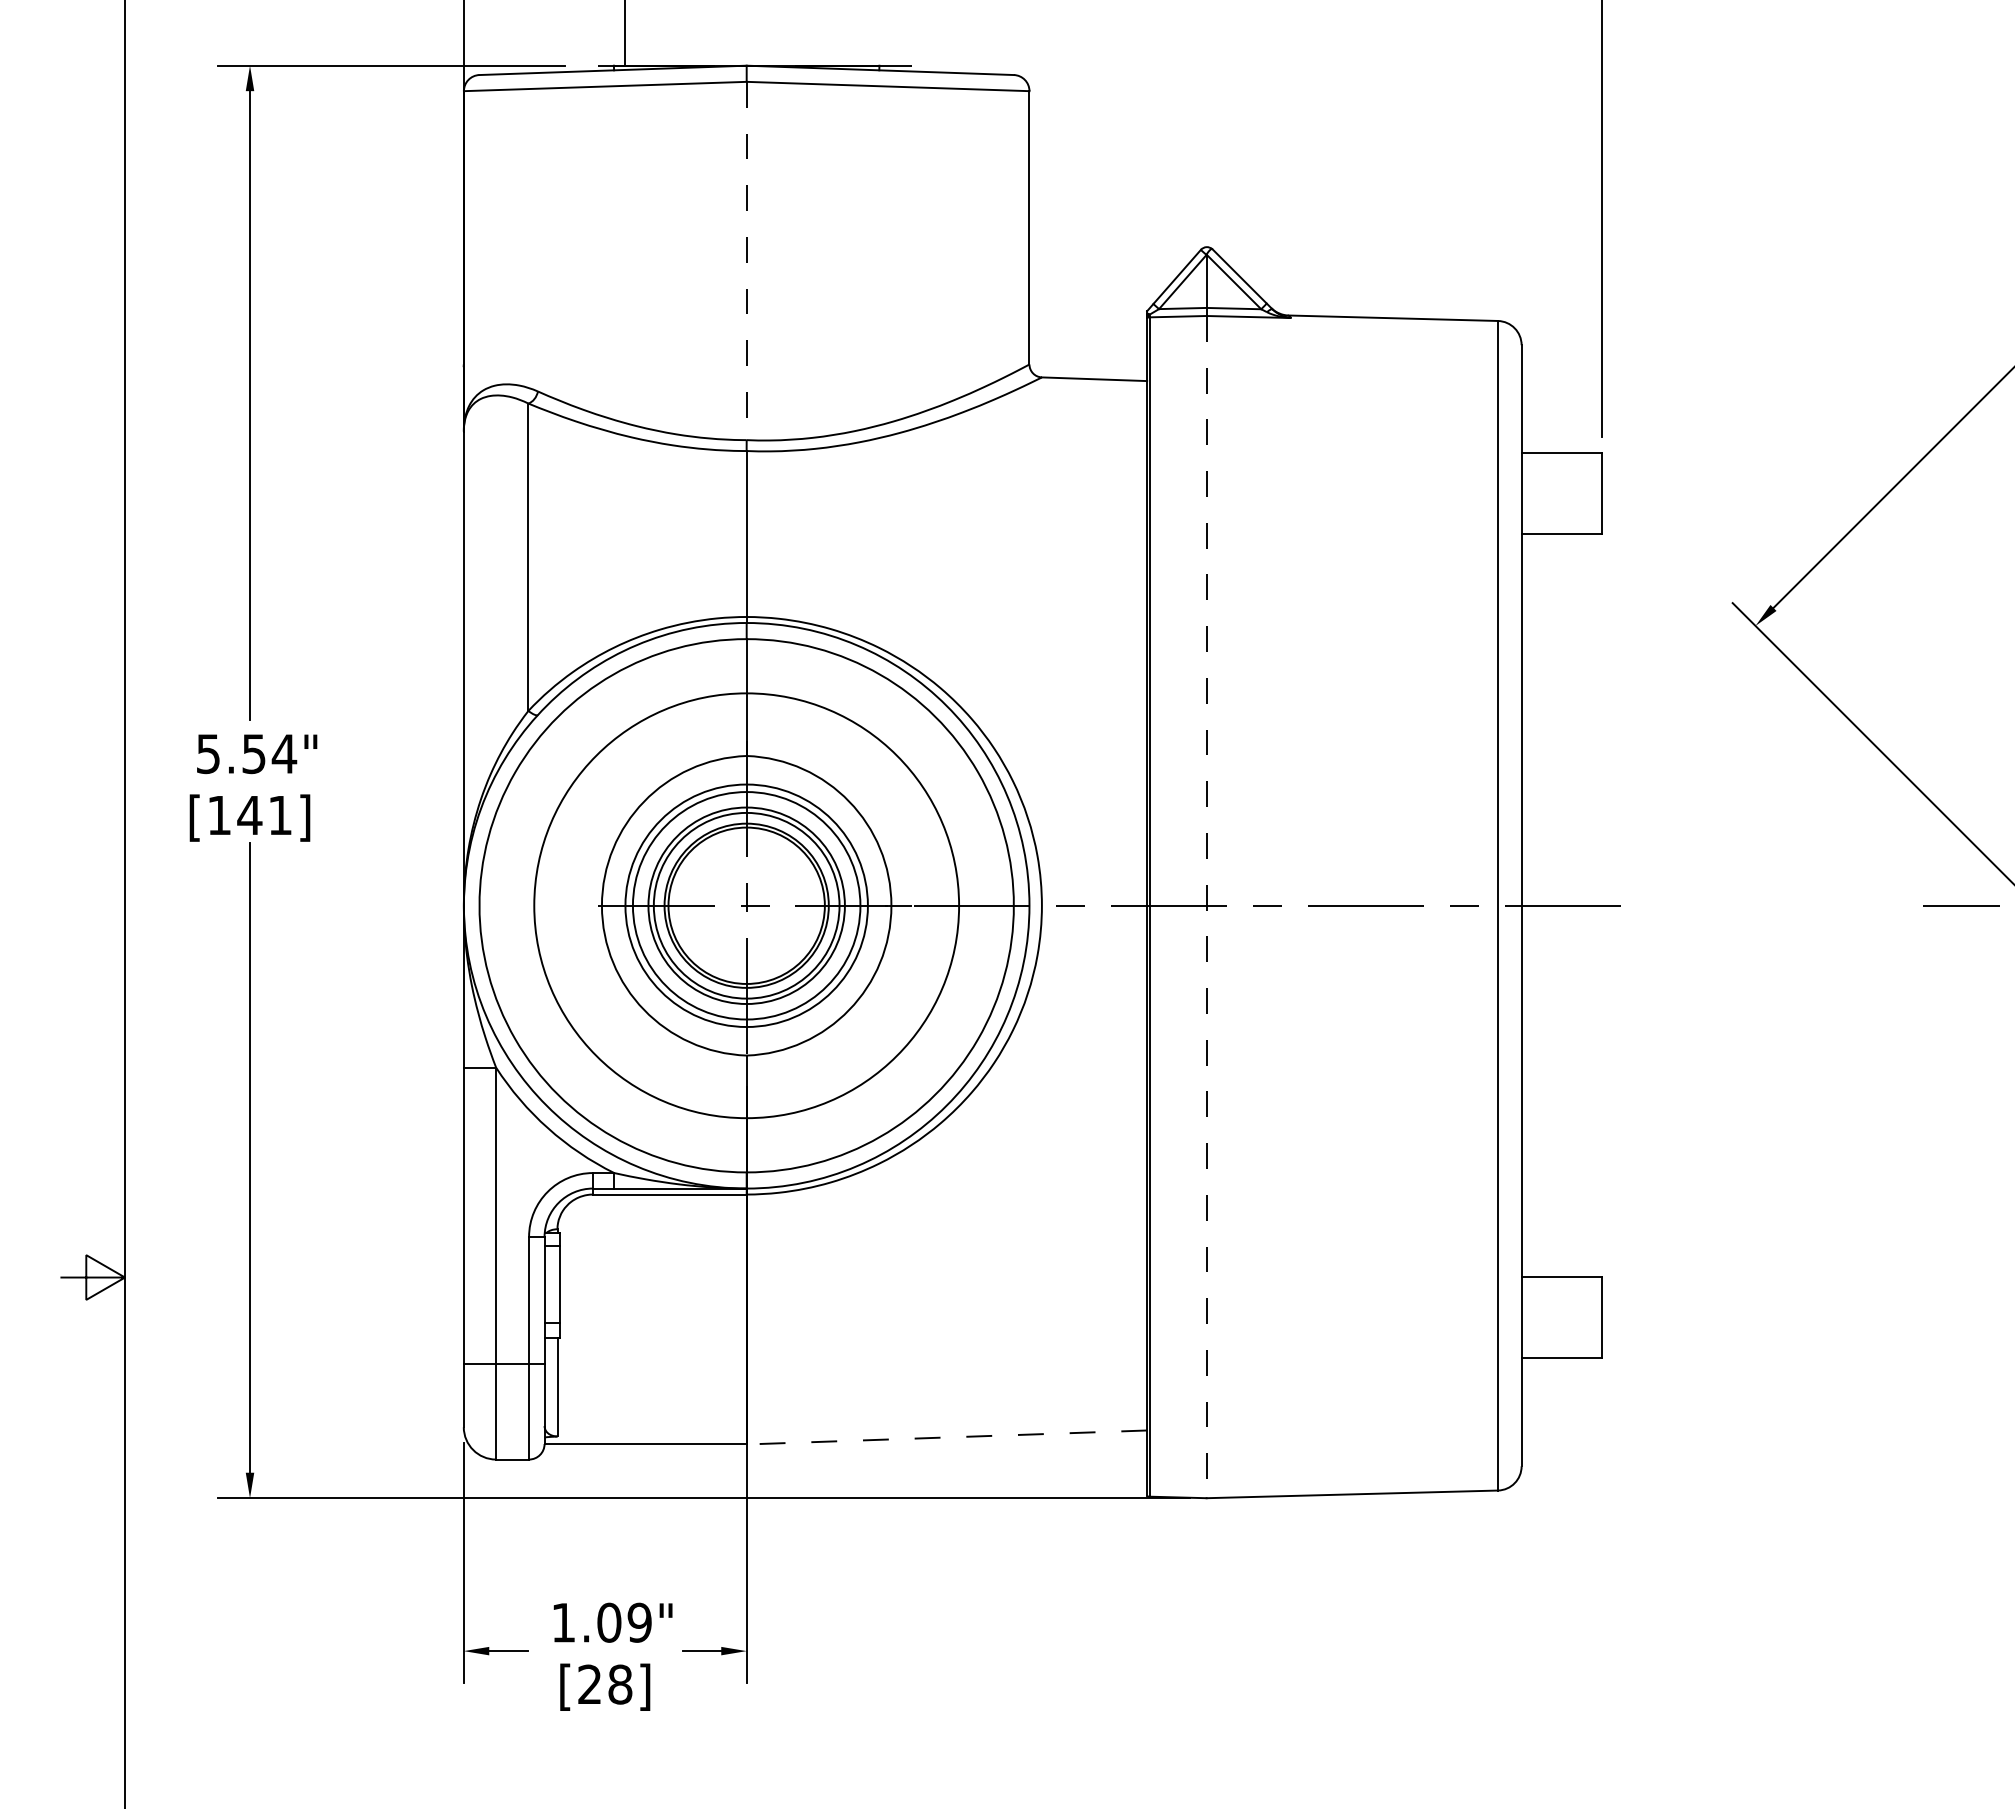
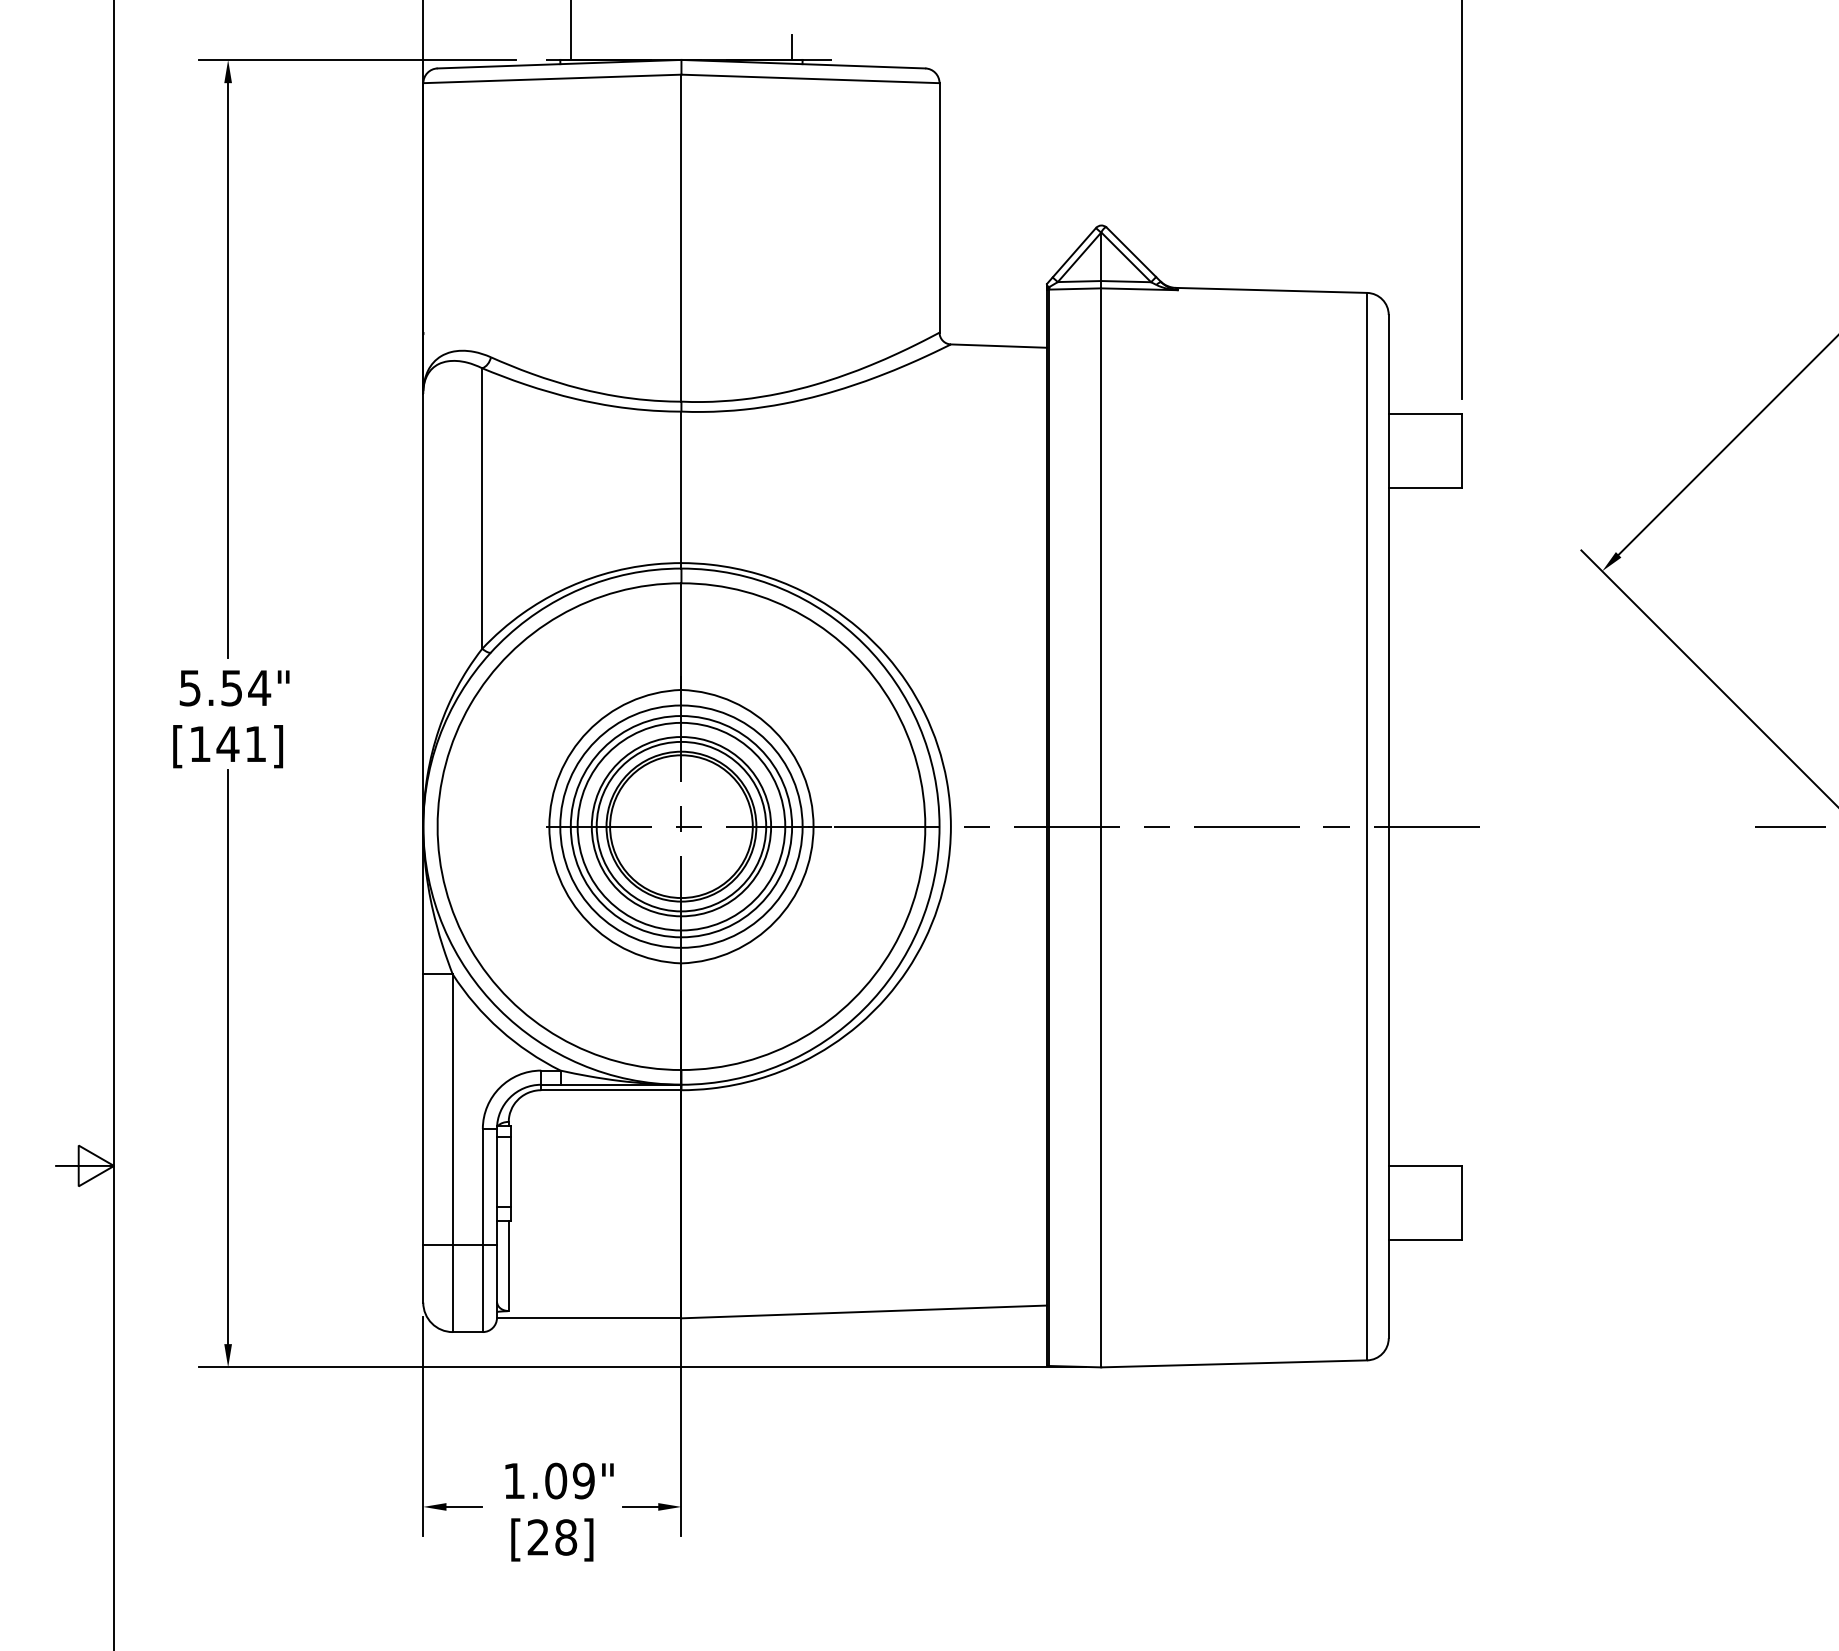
line: (867, 51) -> (791, 46), added
line: (746, 261) -> (681, 238), dashed -> solid
circle: (746, 905) -> (681, 826), size x0.62
line: (1206, 907) -> (1101, 828), dashed -> solid
line: (946, 1437) -> (863, 1311), dashed -> solid

